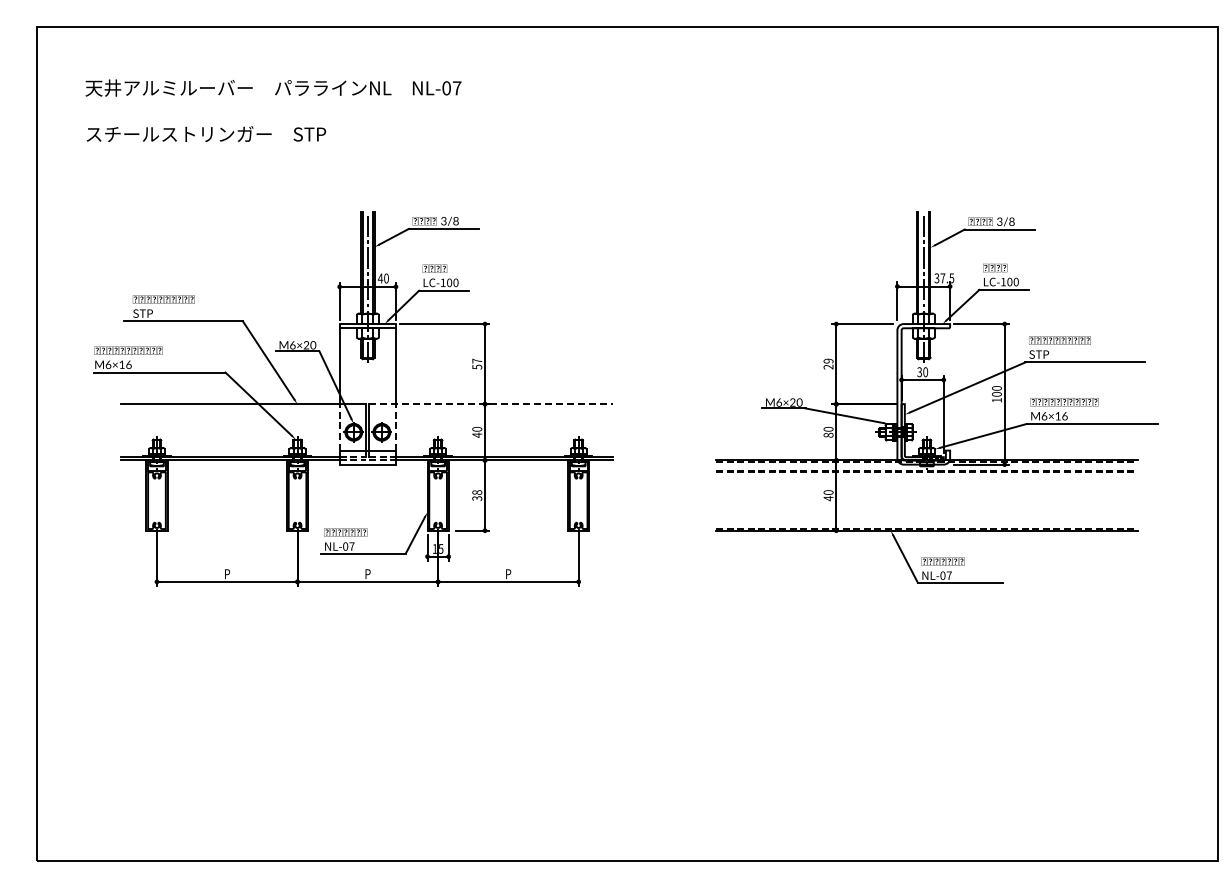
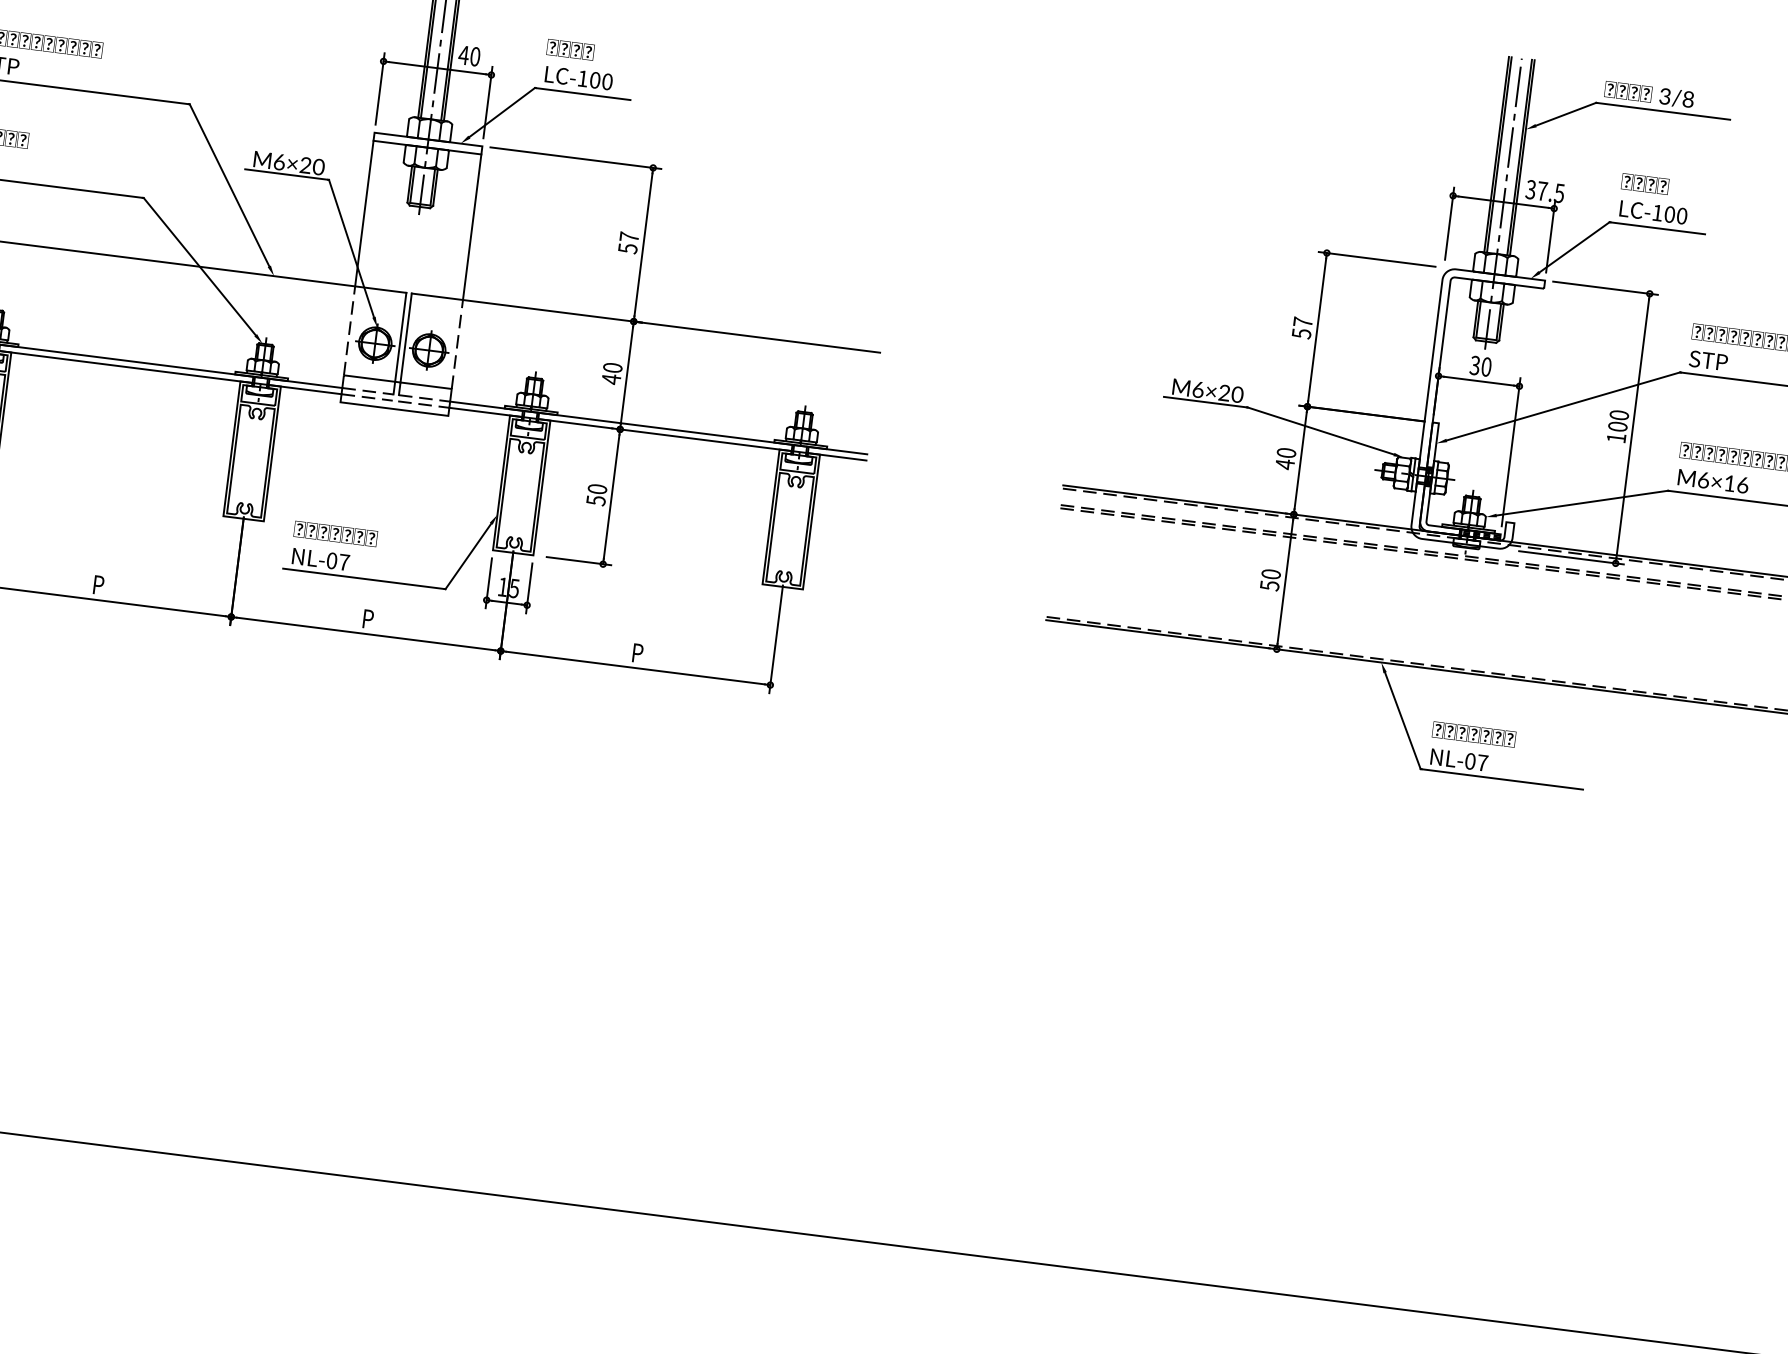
text: (828, 363) -> (1302, 326), 29 -> 57
line: (491, 404) -> (646, 323), dashed -> solid
text: (828, 434) -> (1285, 462), 80 -> 40
text: (476, 495) -> (595, 494), 38 -> 50
text: (828, 498) -> (1269, 585), 40 -> 50

